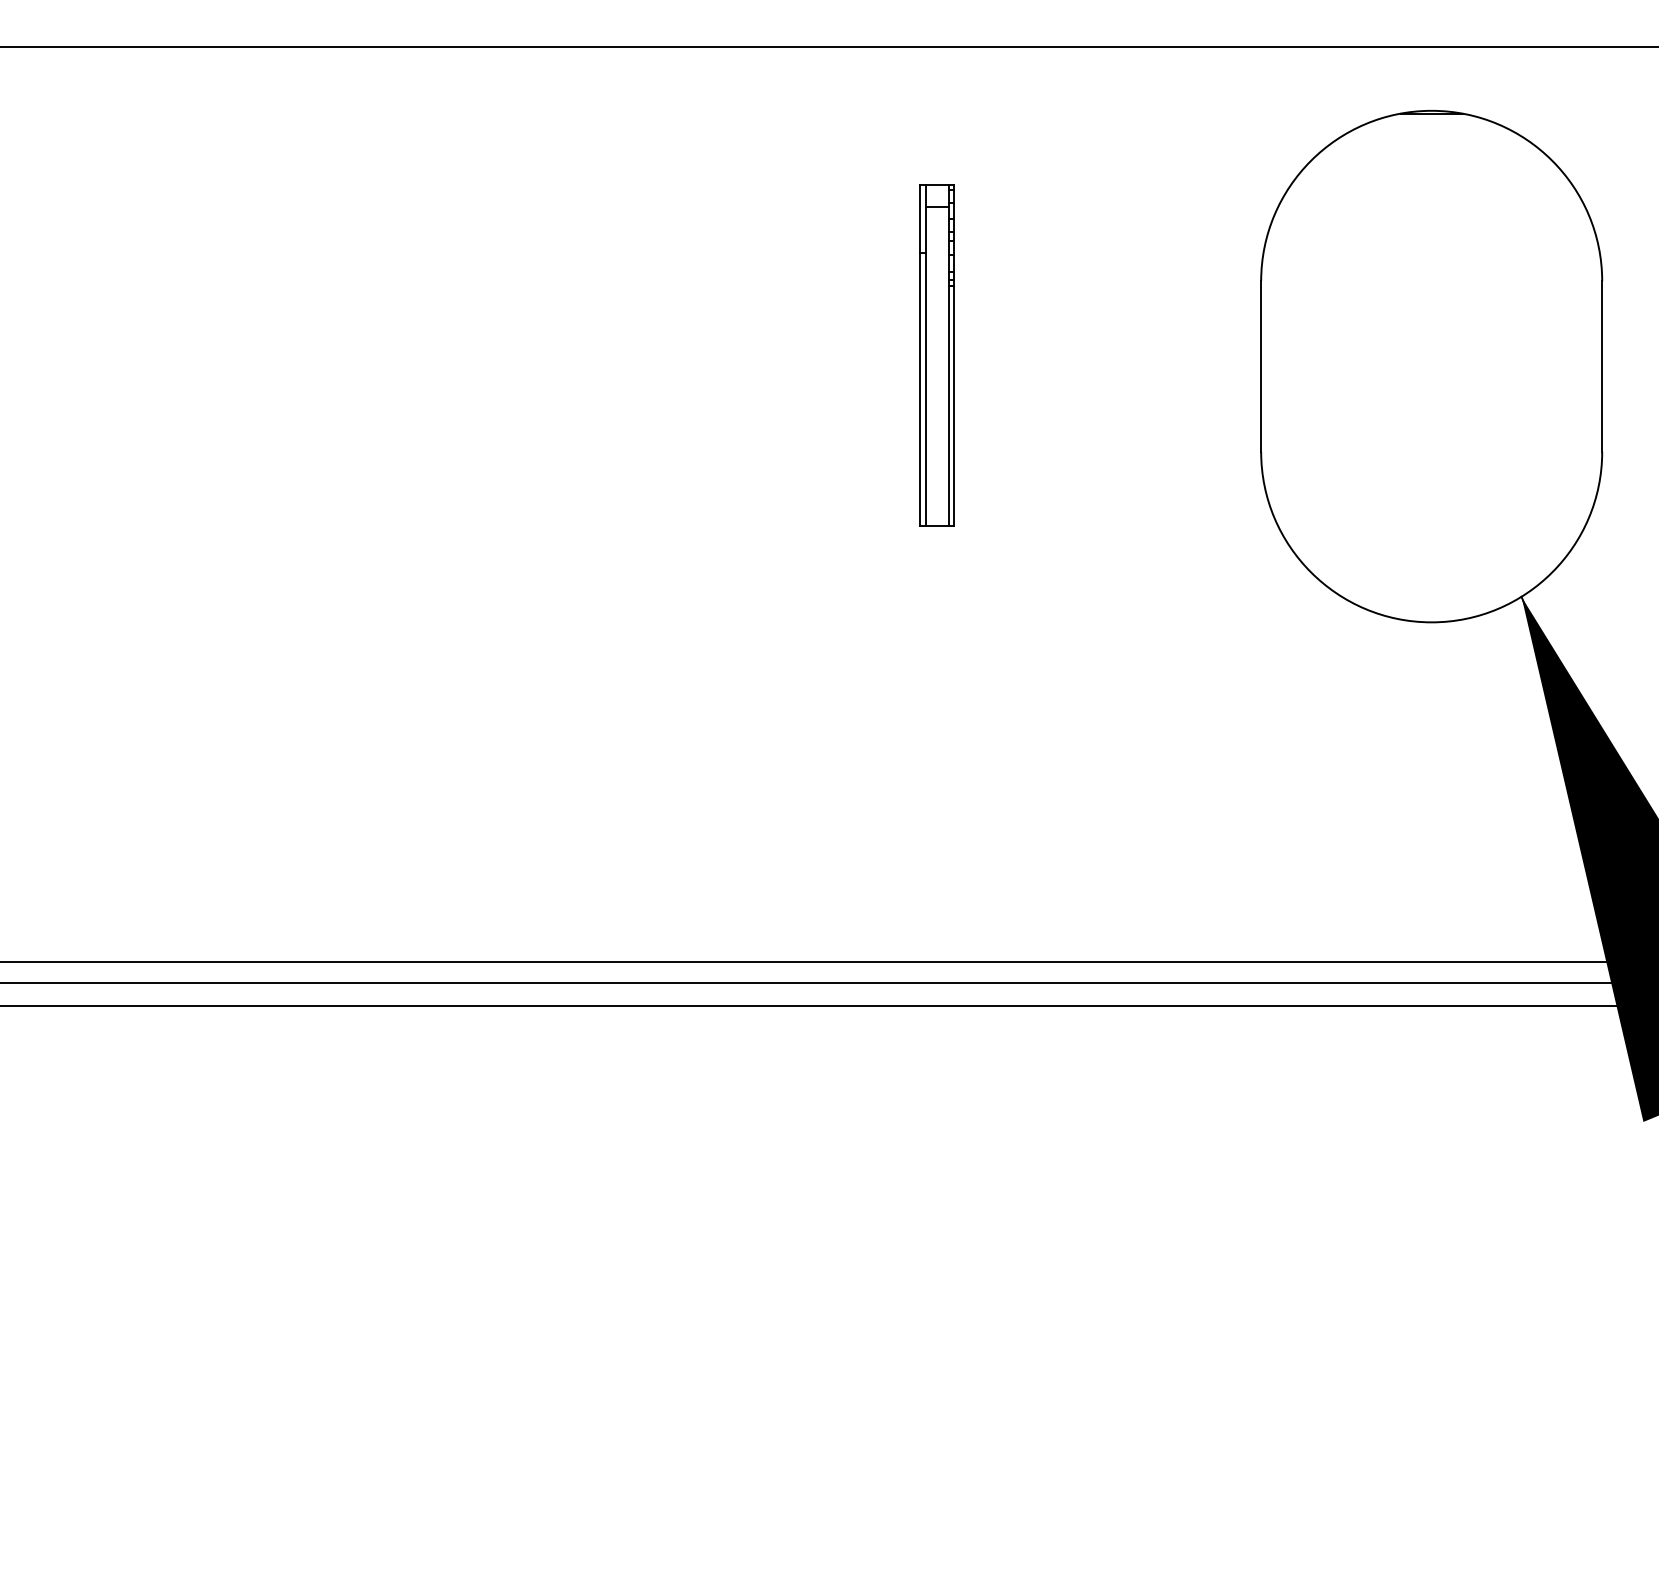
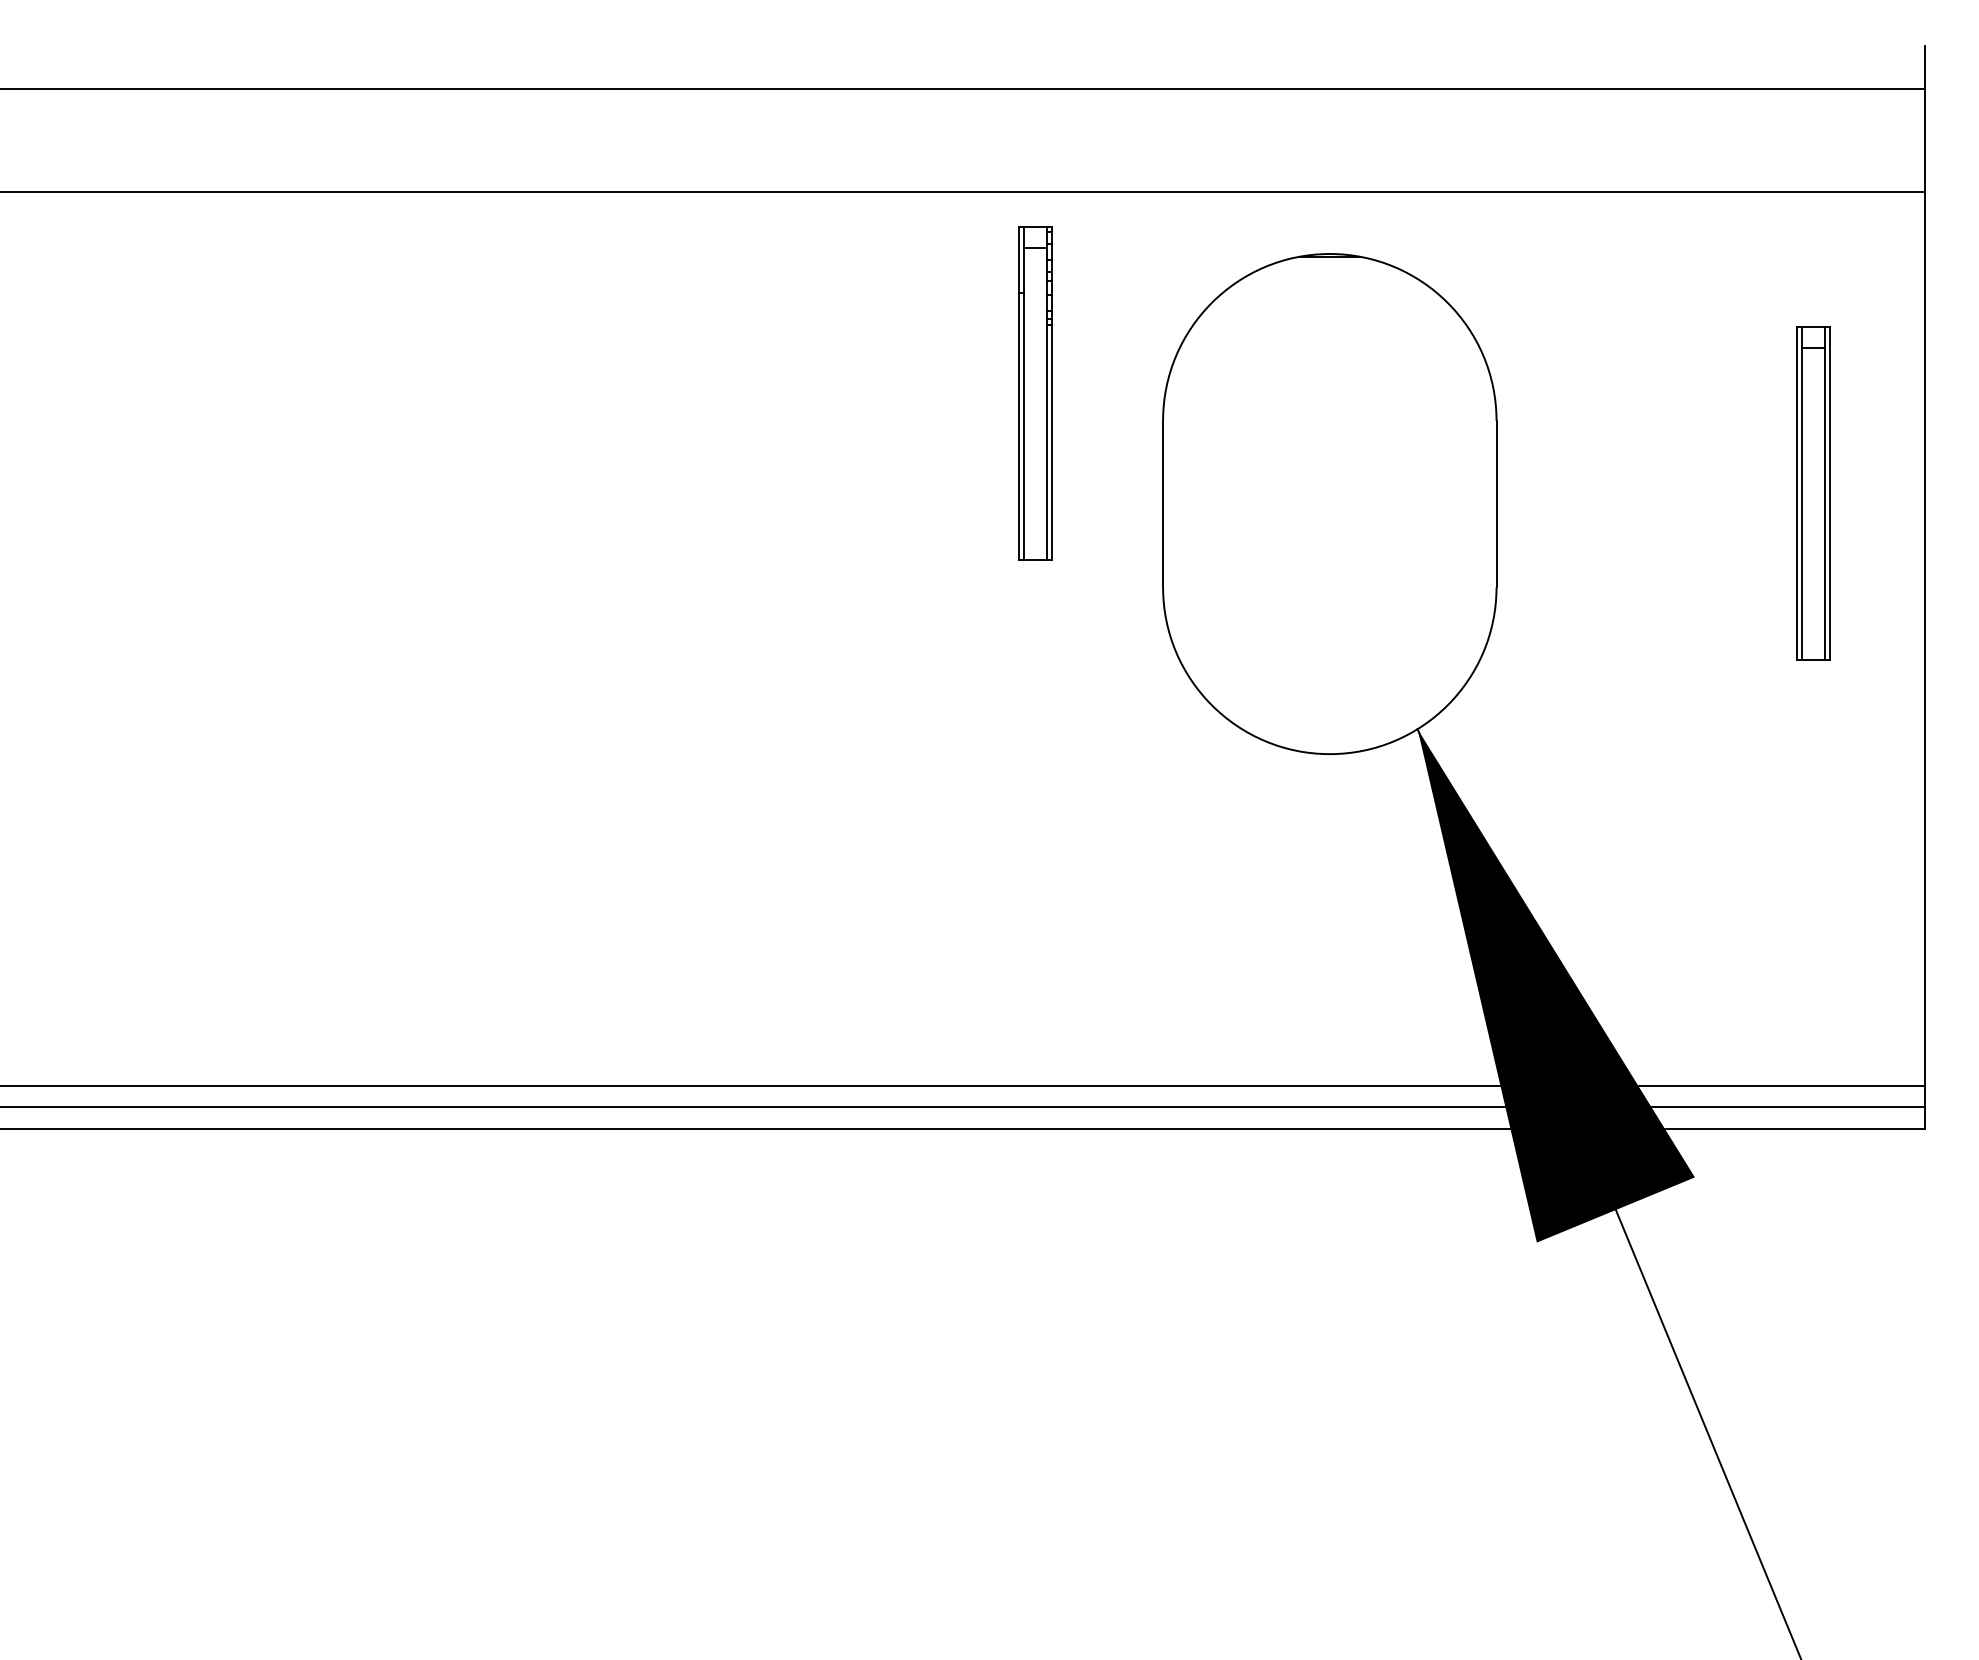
part: (937, 355) -> (1035, 393), moved

